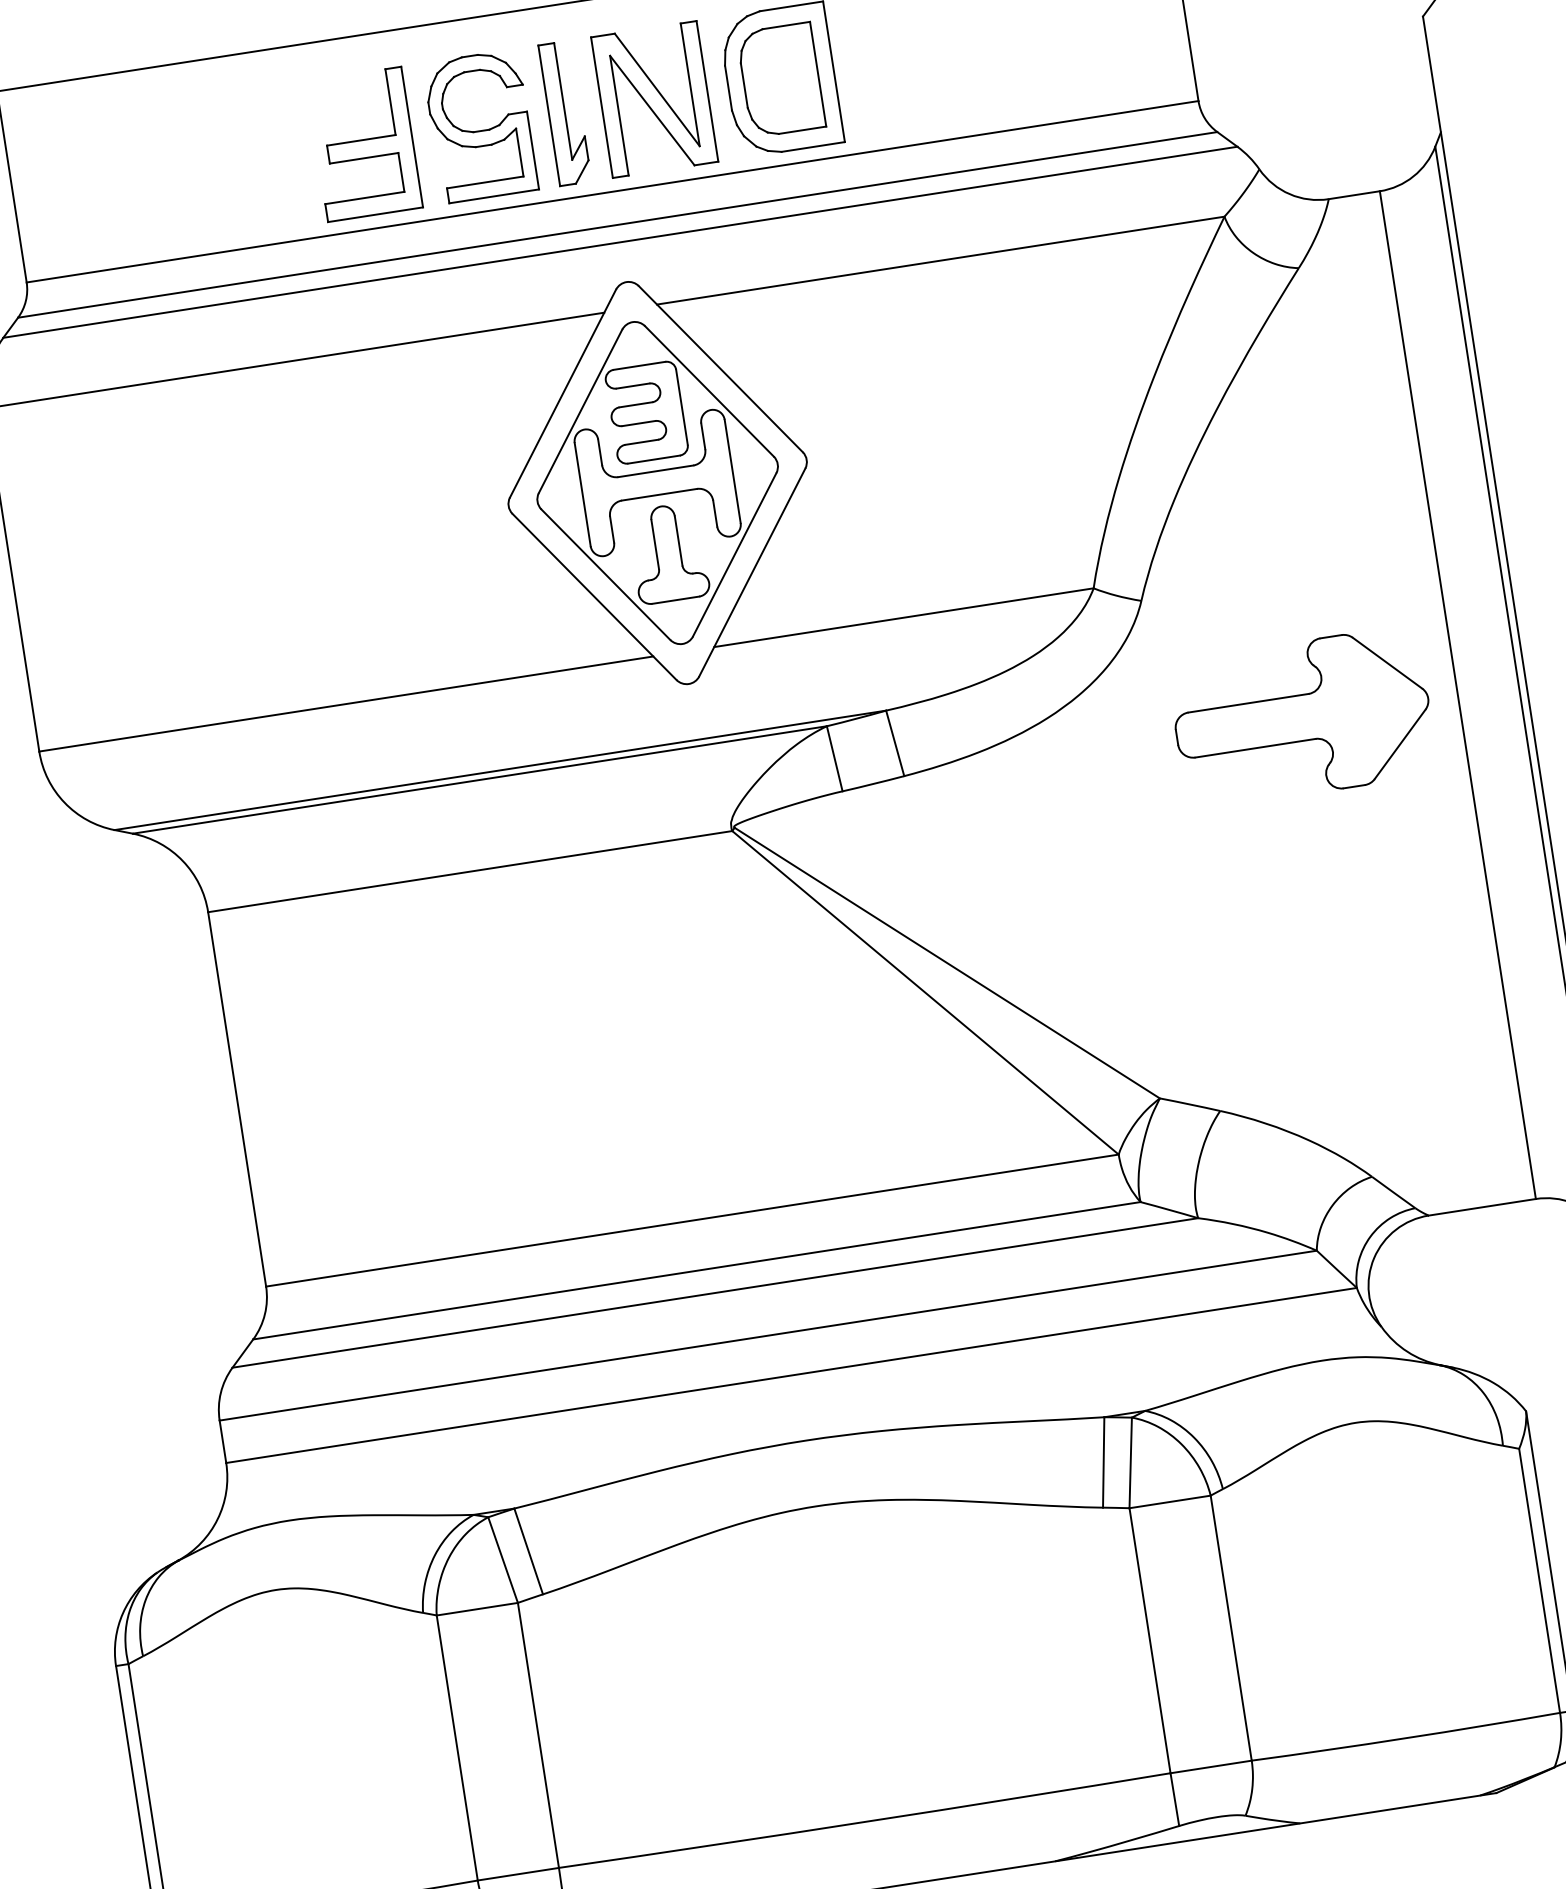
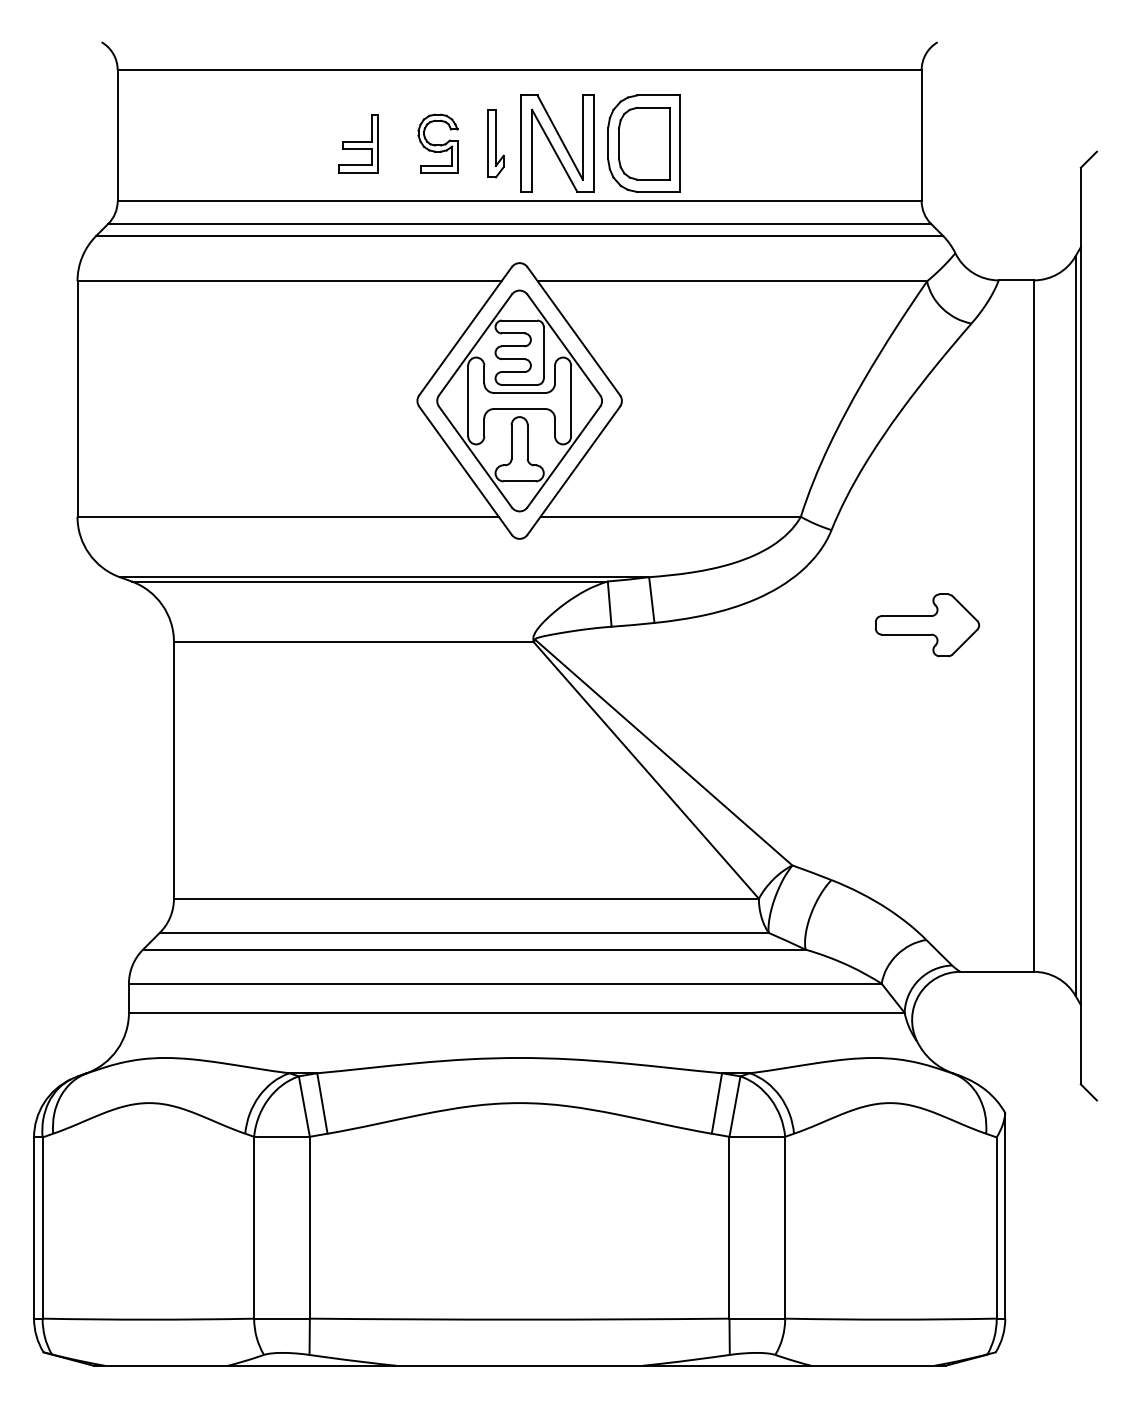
part: (564, 113) -> (495, 143), size x0.7
part: (479, 126) -> (437, 143), size x0.6
part: (364, 144) -> (358, 143), size x0.6
part: (1302, 718) -> (927, 625), size x0.6

